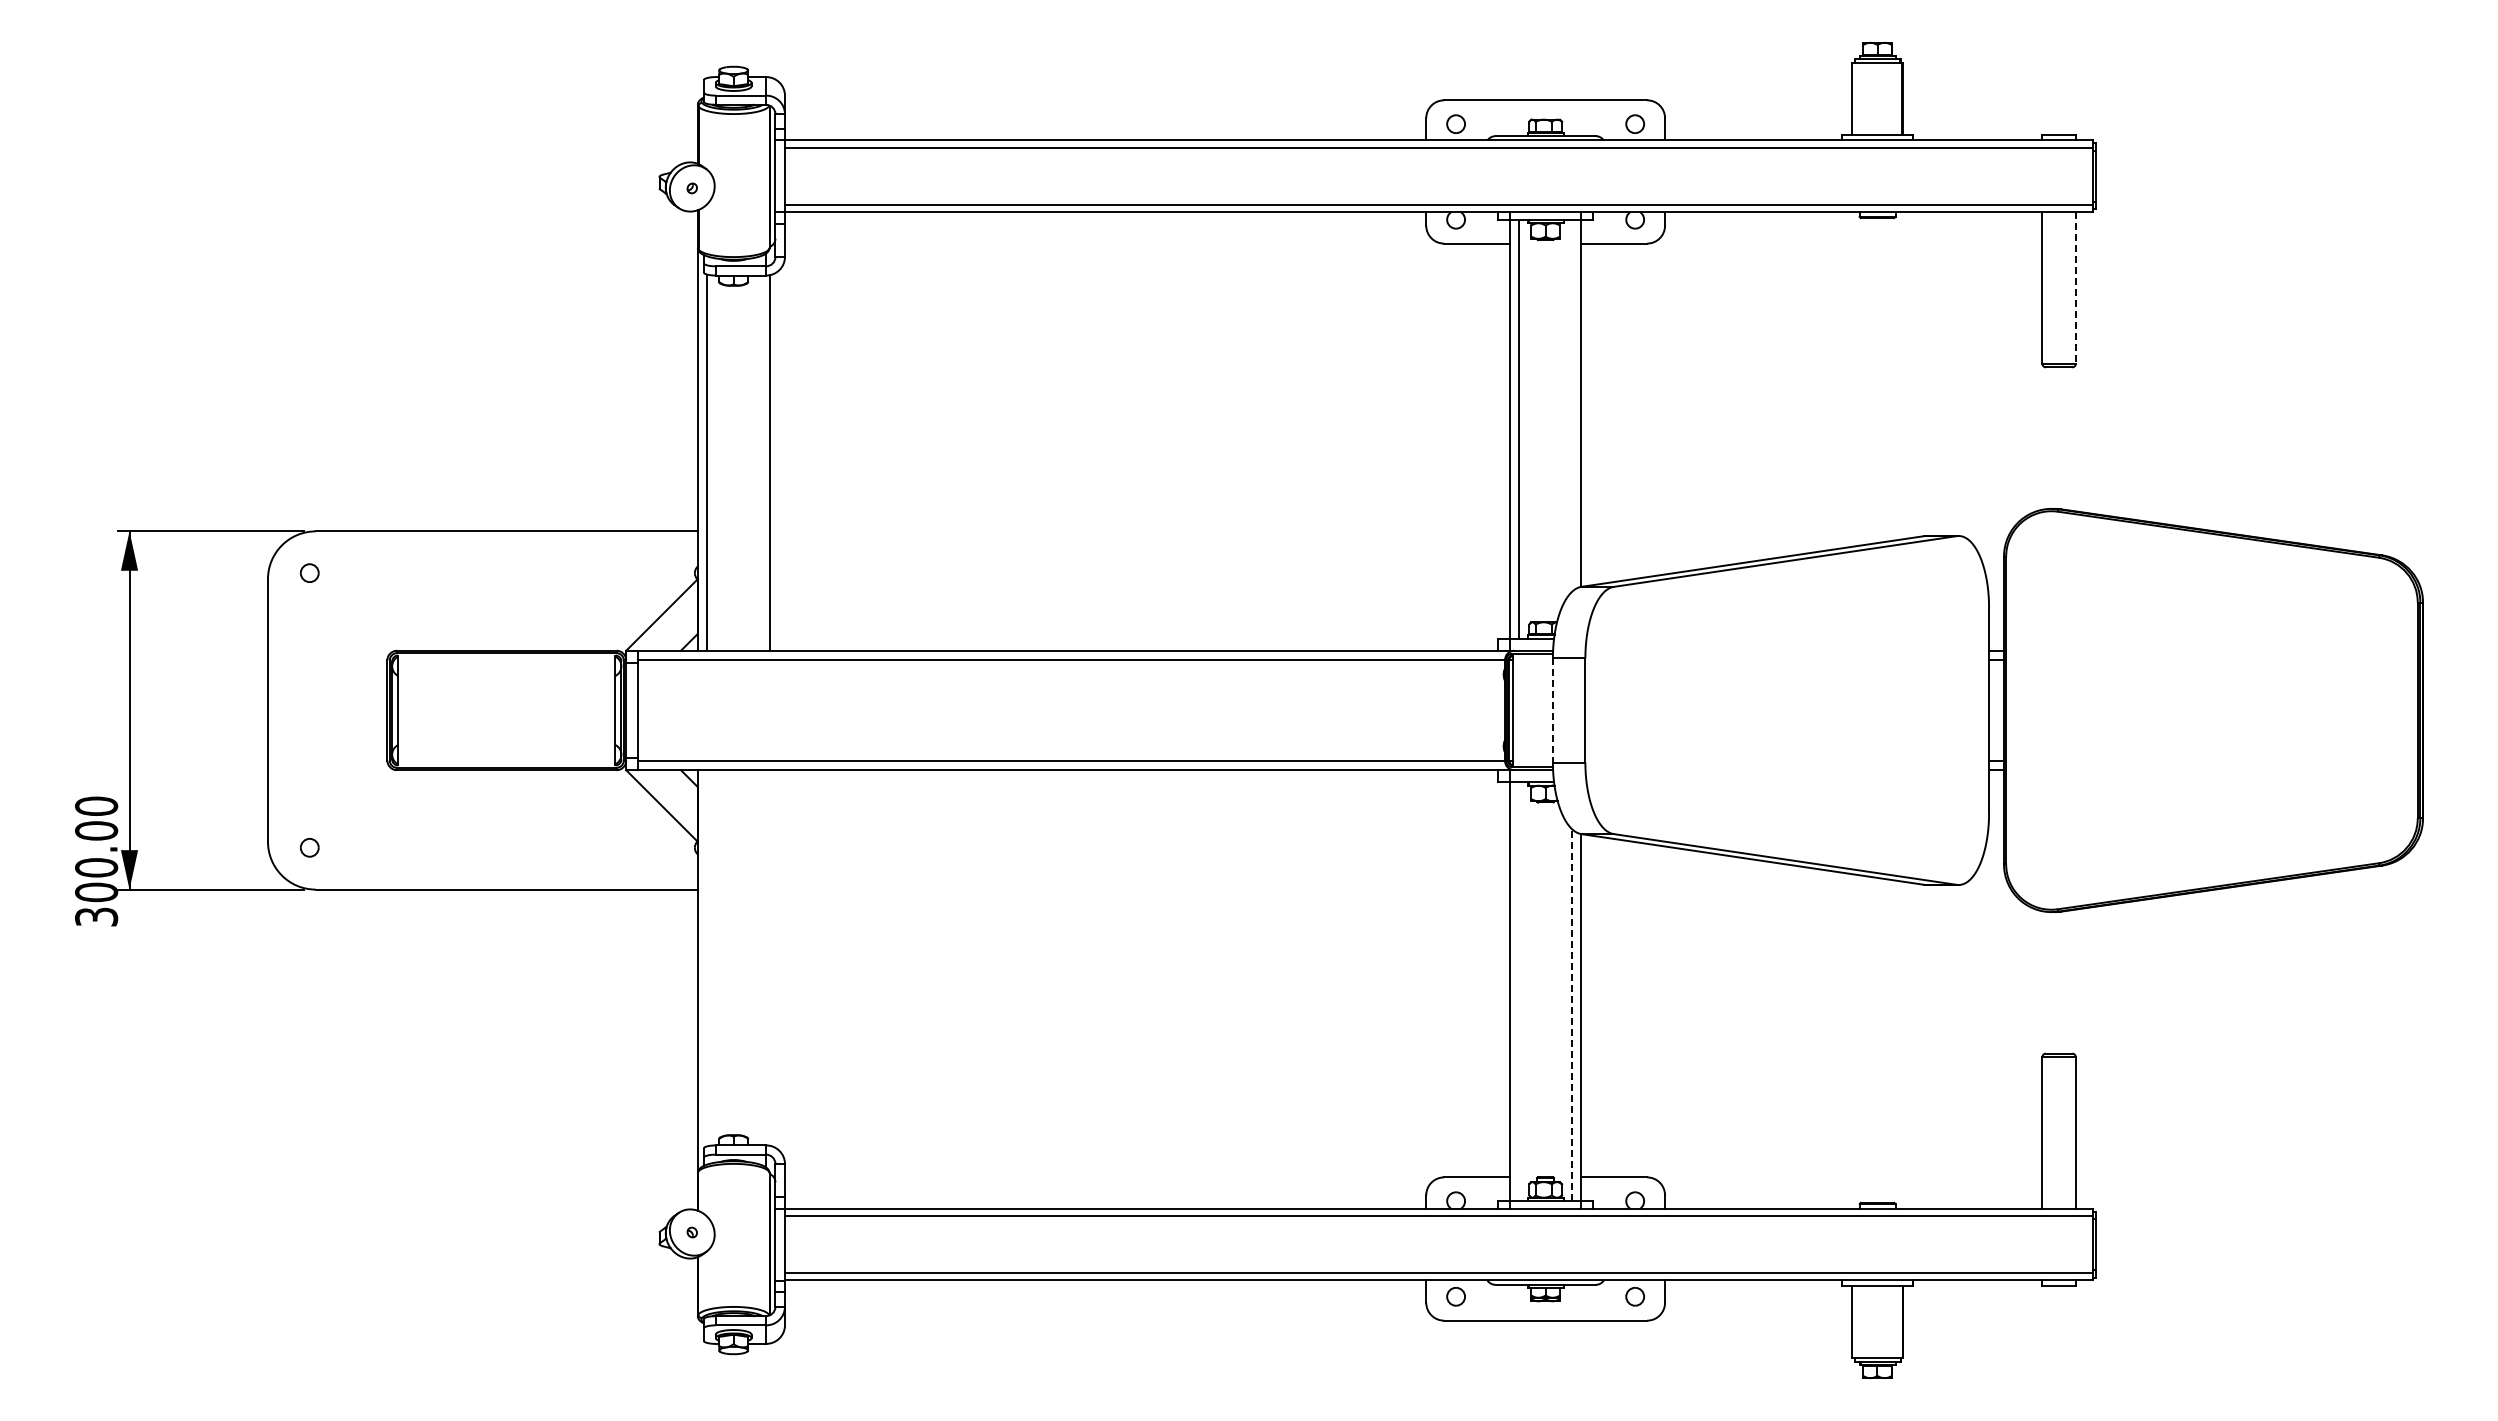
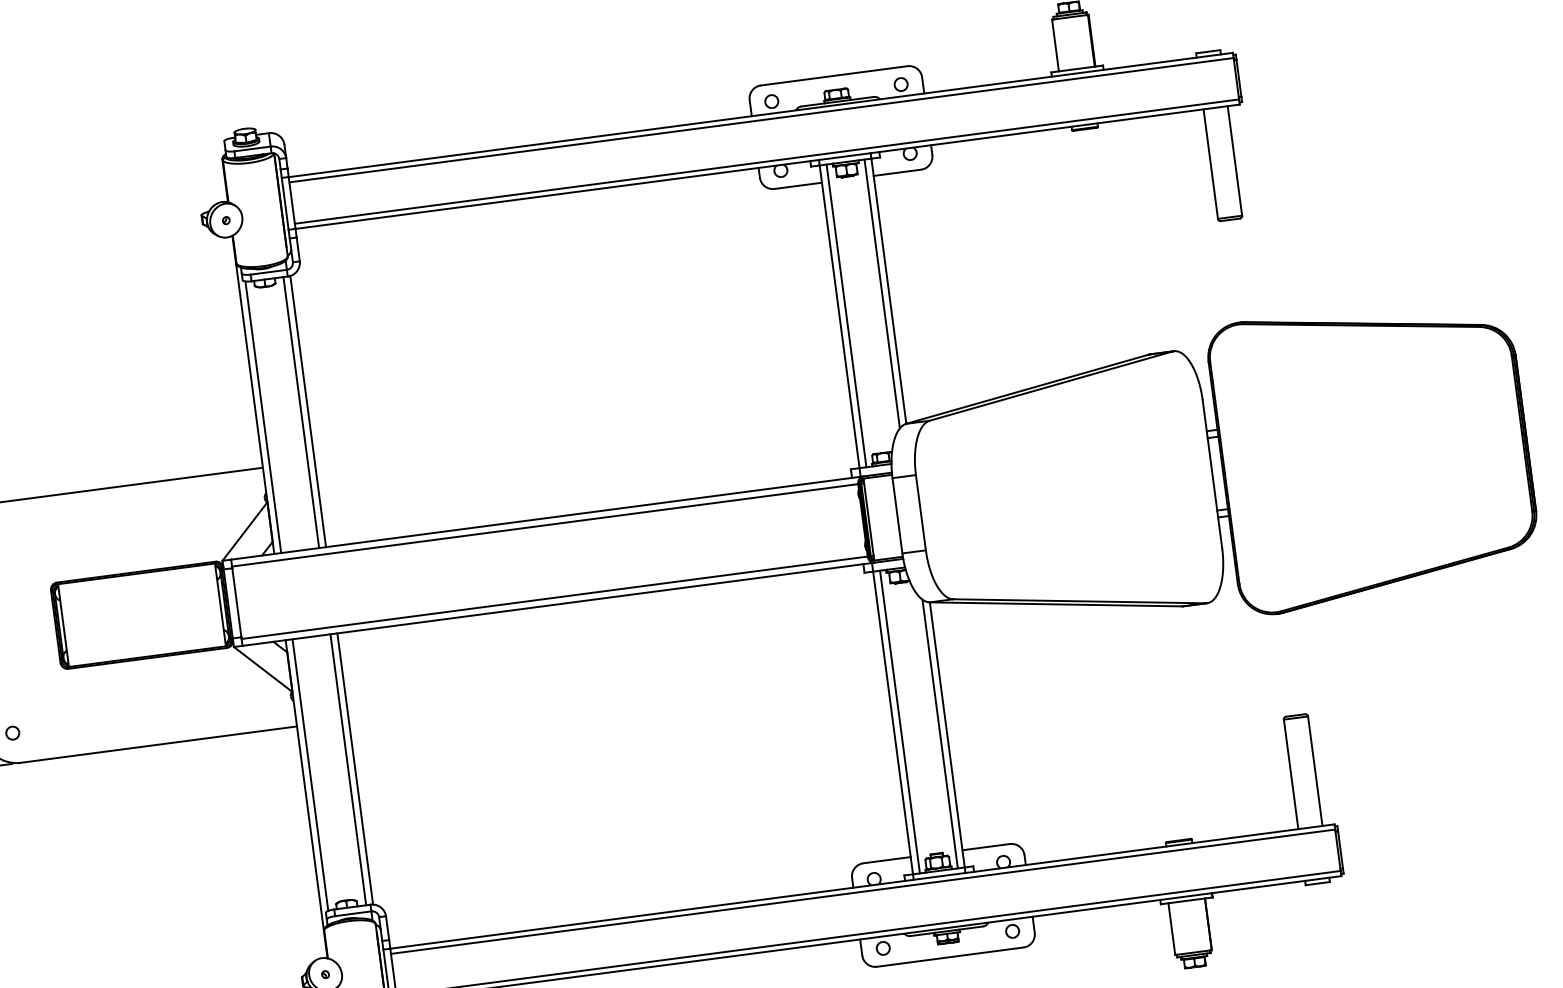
line: (2075, 287) -> (1234, 160), dashed -> solid
line: (1571, 405) -> (881, 293), added
line: (759, 462) -> (300, 412), added
line: (1552, 710) -> (897, 515), dashed -> solid
line: (759, 957) -> (347, 769), added
line: (769, 957) -> (355, 768), added
line: (707, 958) -> (310, 775), added
line: (1519, 991) -> (900, 721), added
line: (1571, 1014) -> (939, 733), dashed -> solid

